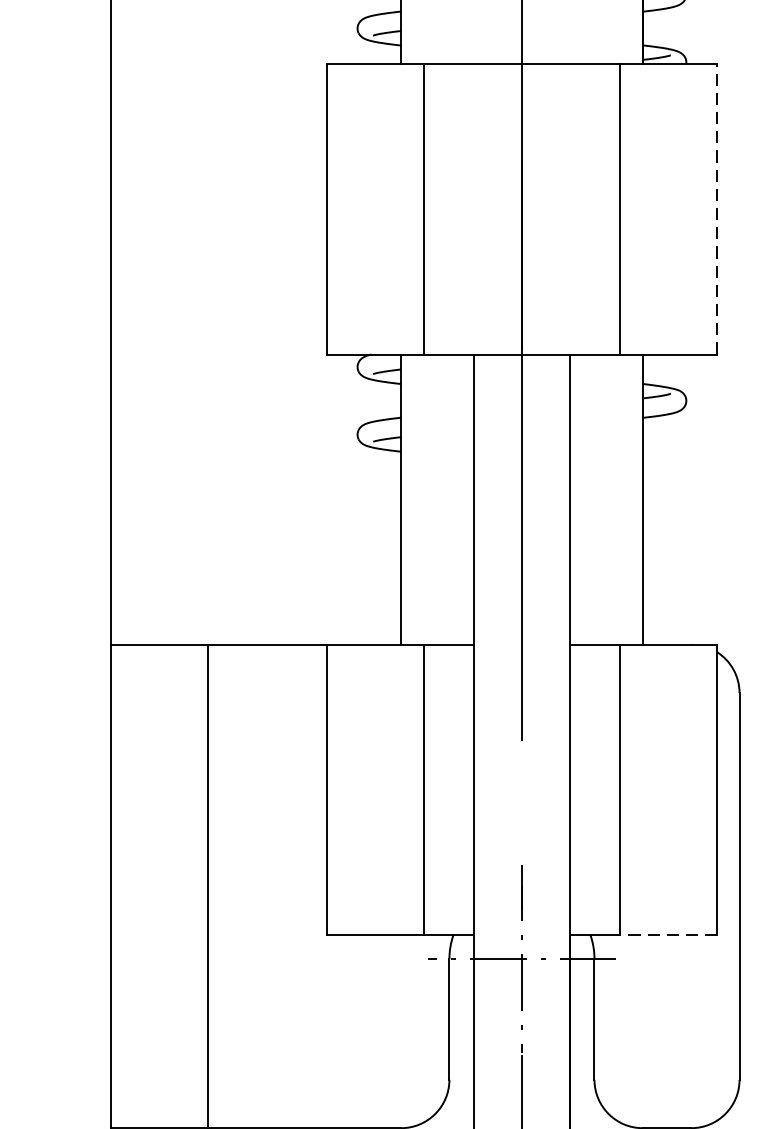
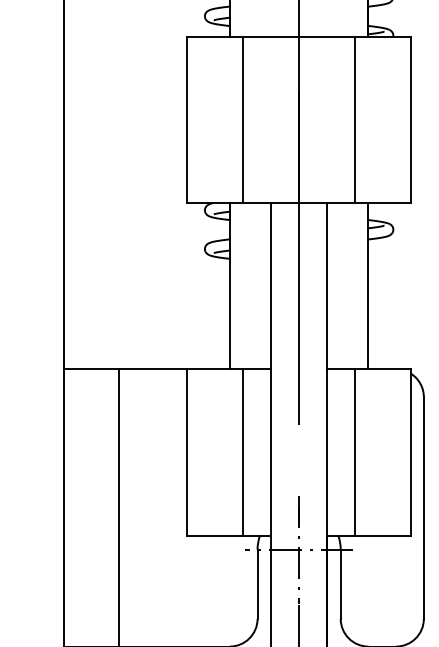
line: (717, 208) -> (411, 119), dashed -> solid
line: (667, 934) -> (382, 535), dashed -> solid

